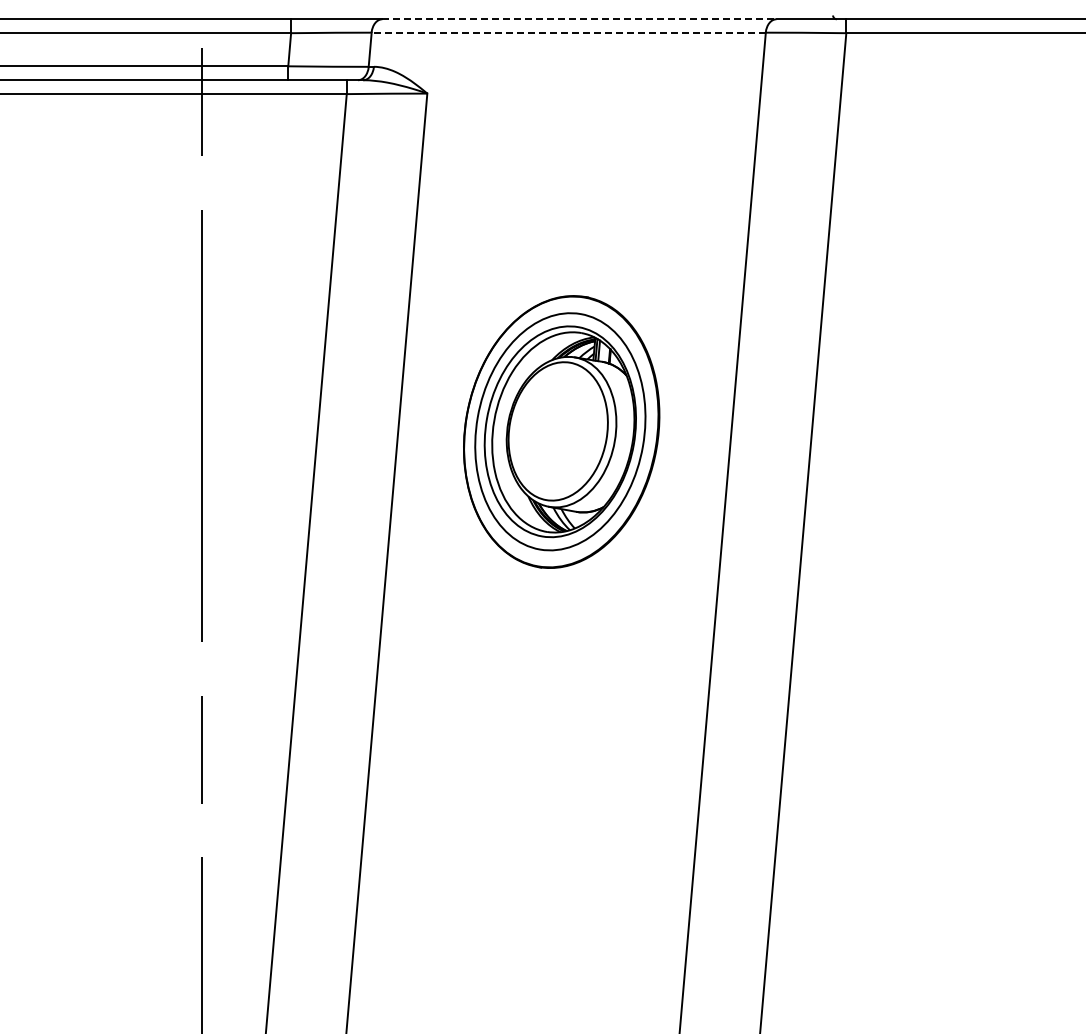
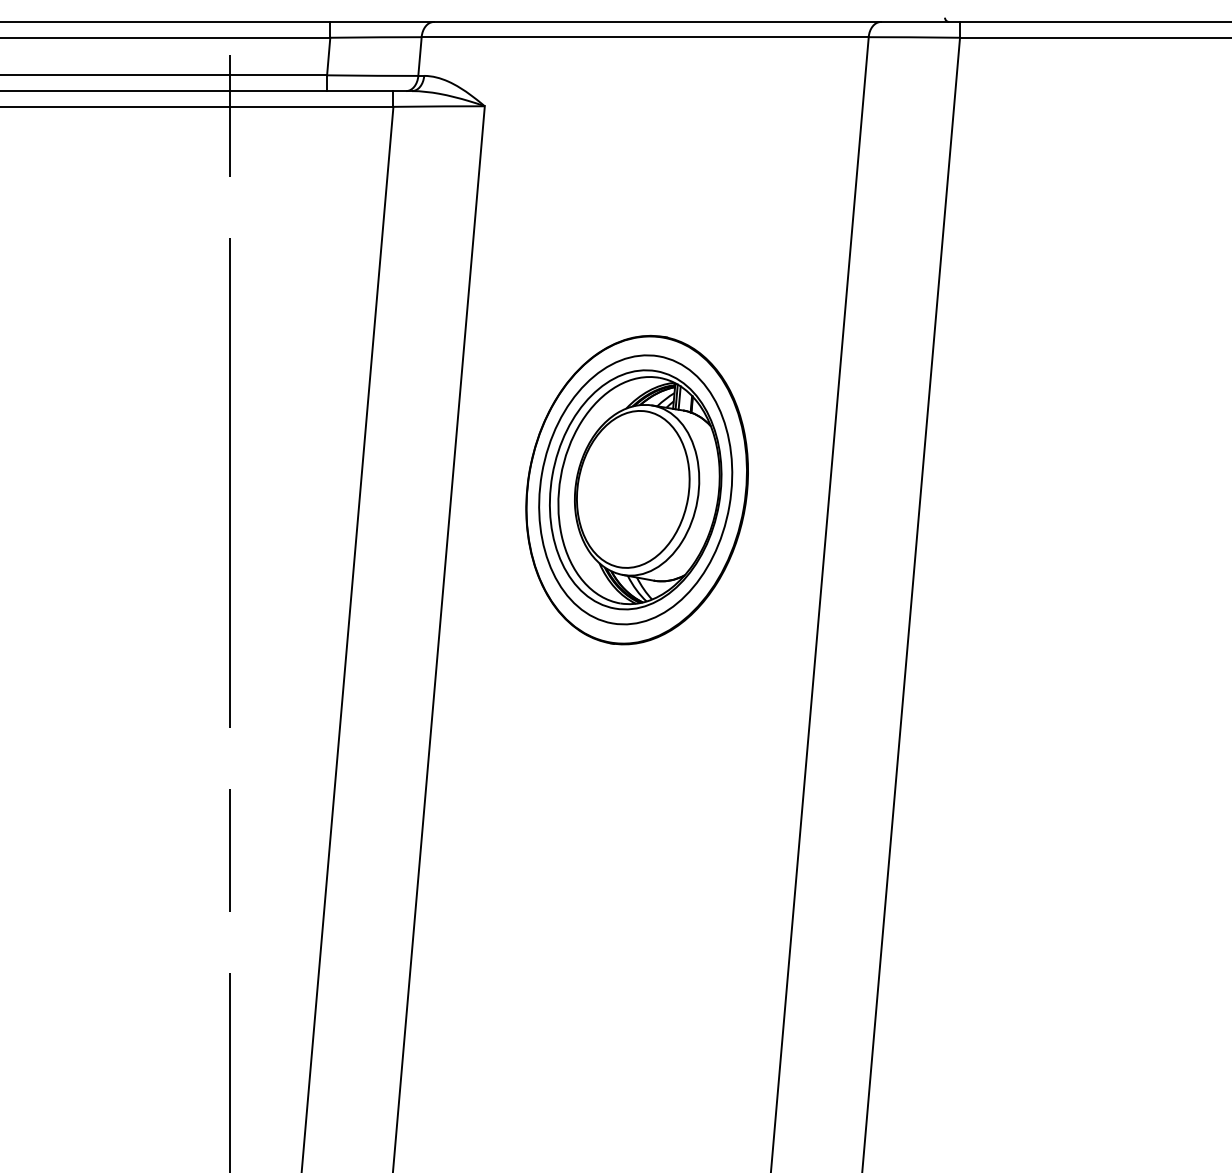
line: (579, 19) -> (657, 22), dashed -> solid
line: (568, 32) -> (644, 36), dashed -> solid

